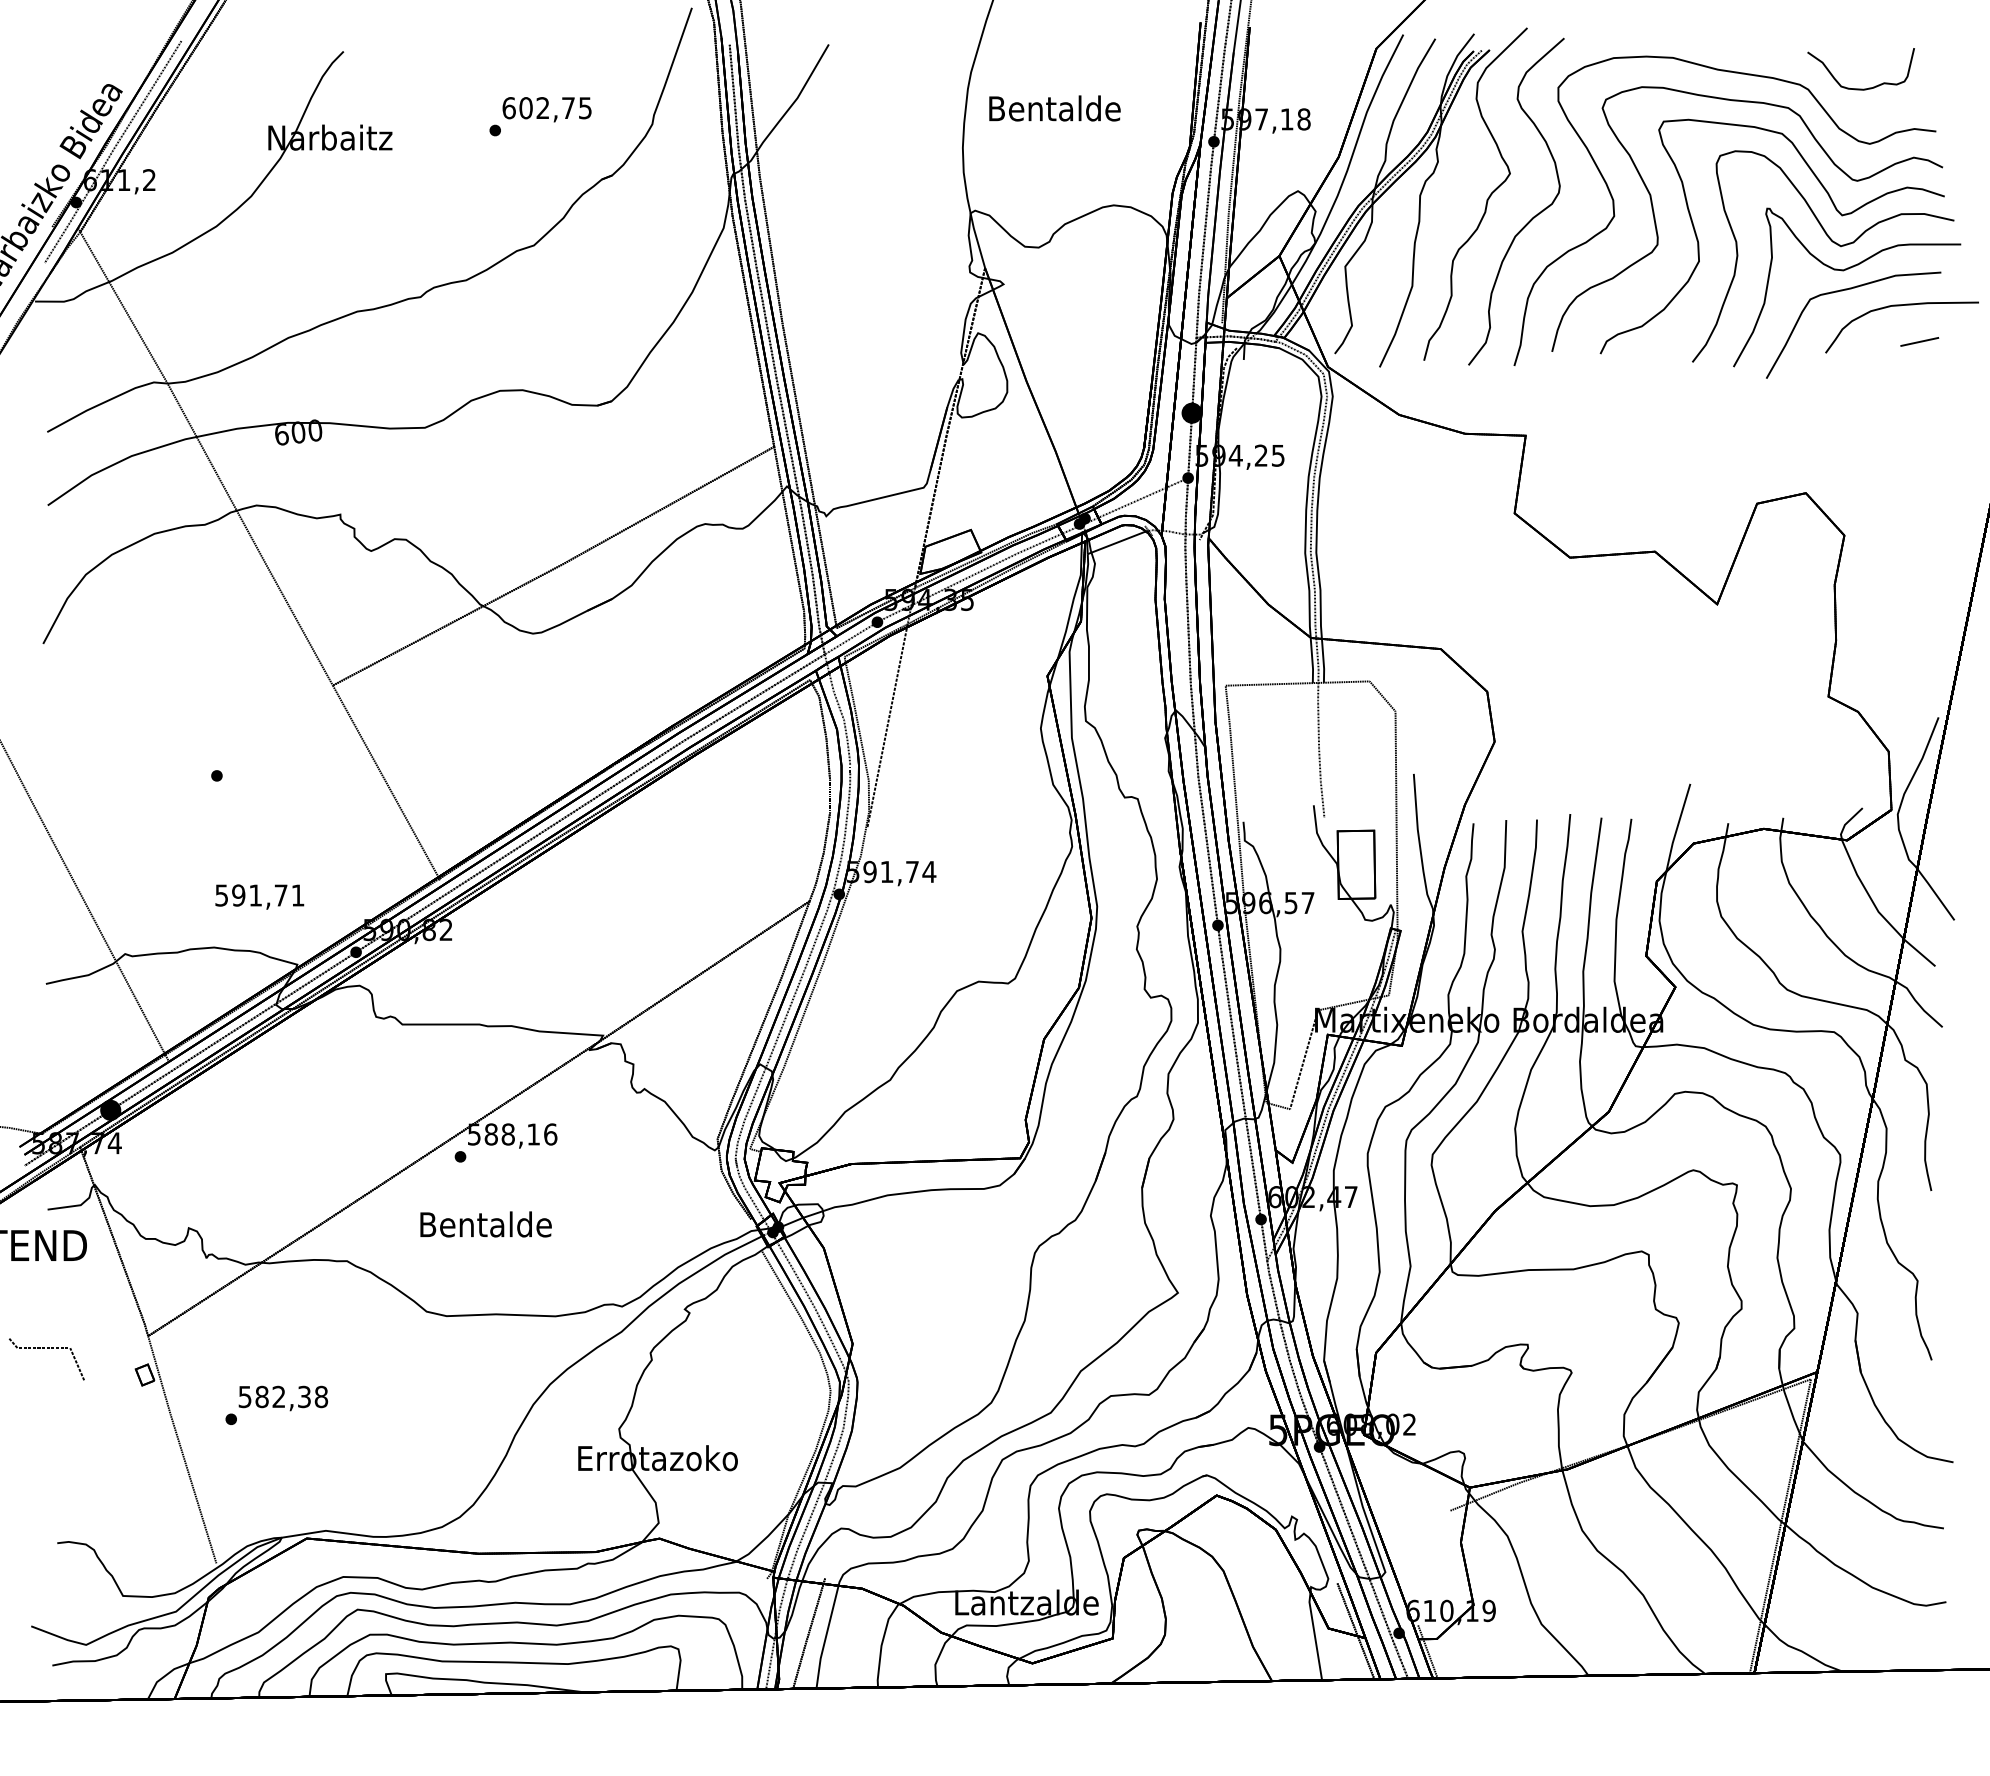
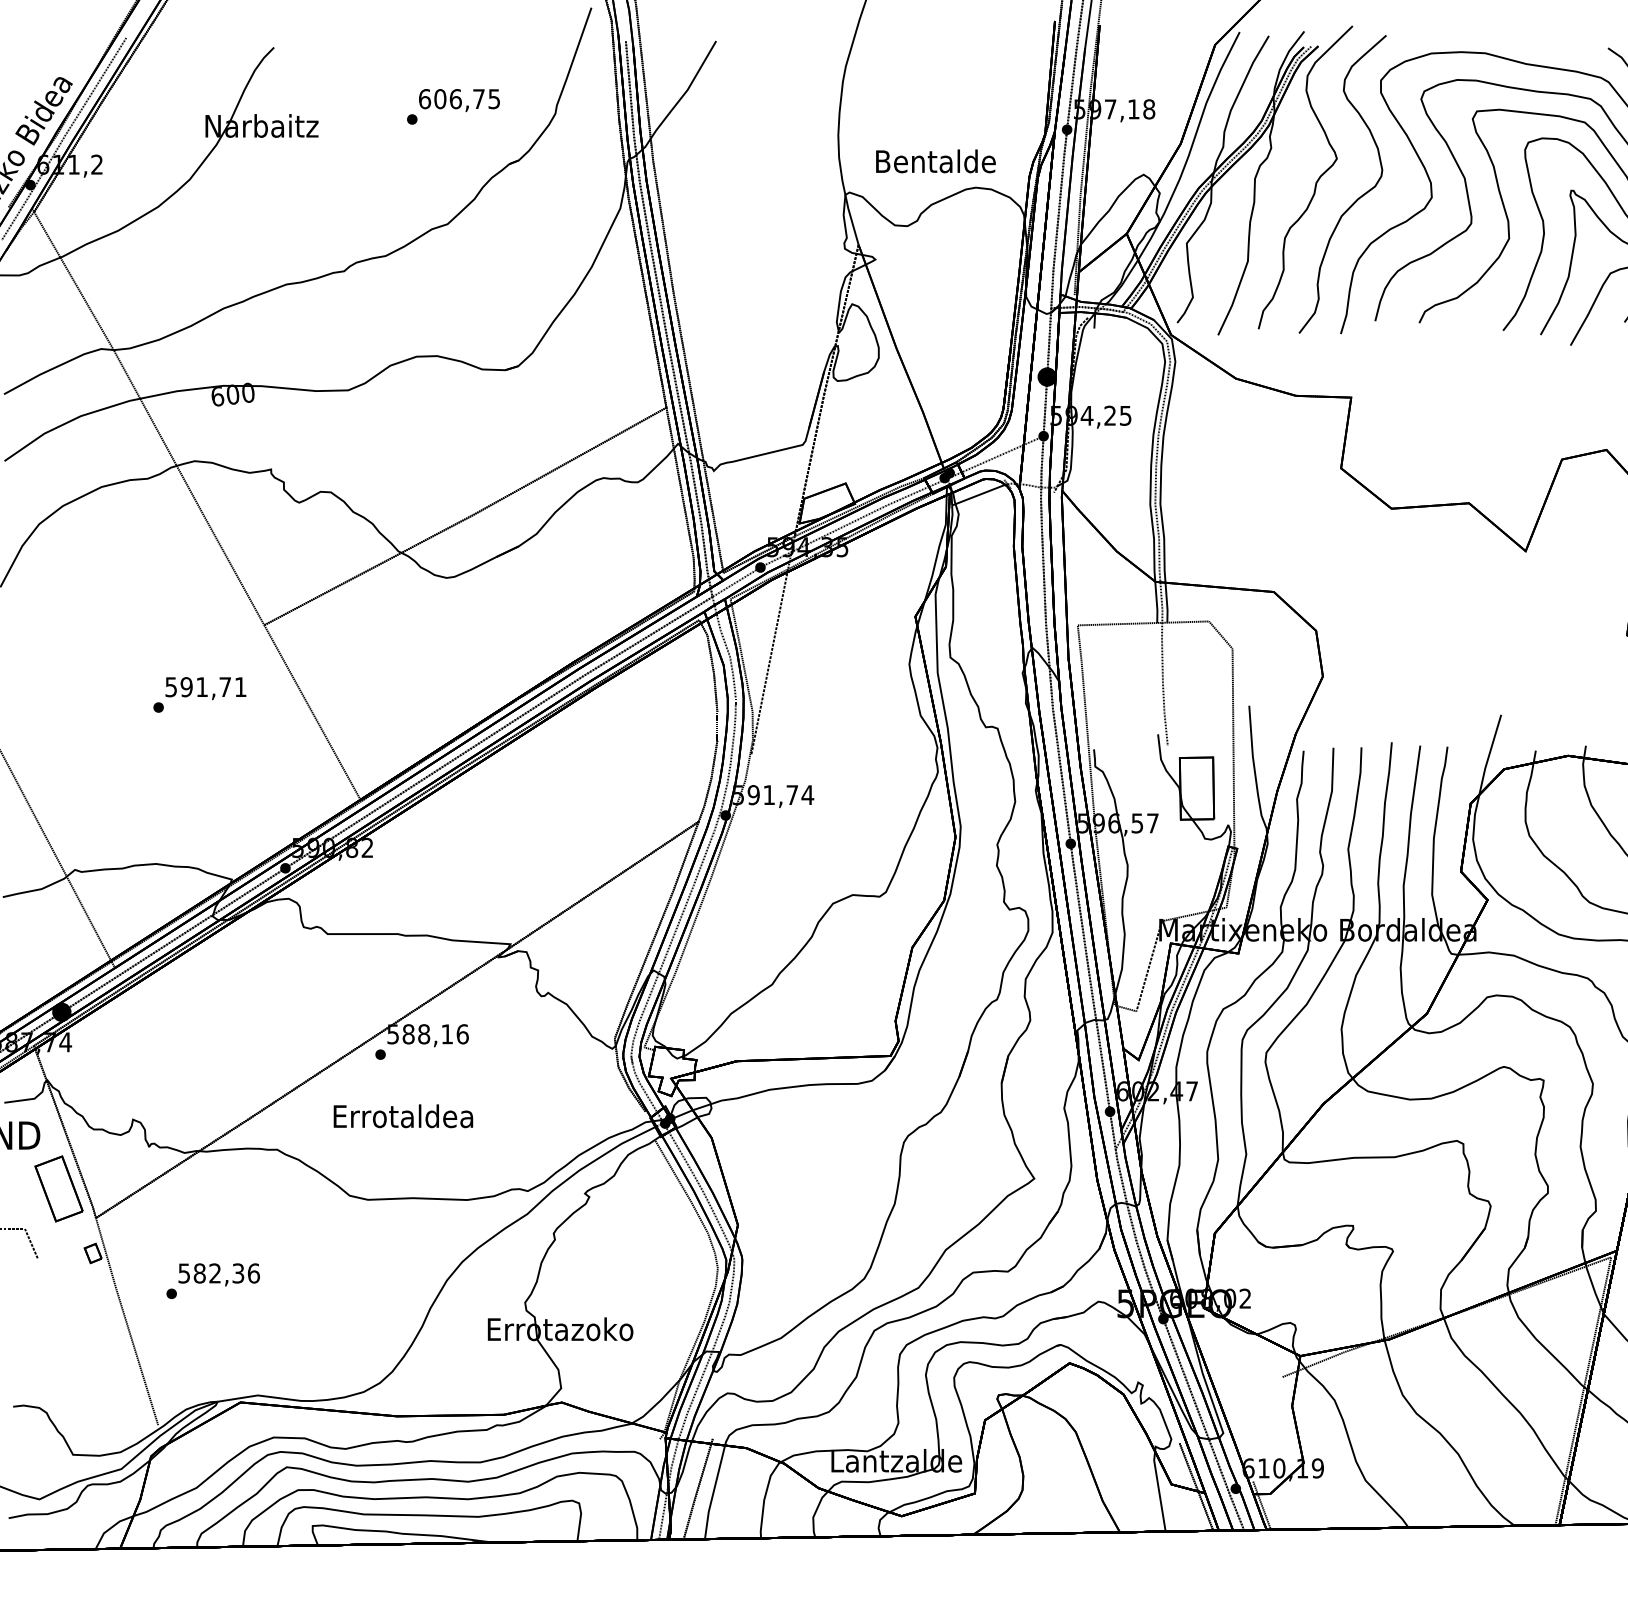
text: (542, 108) -> (455, 99), 602,75 -> 606,75
text: (1054, 108) -> (935, 161), moved
text: (259, 896) -> (205, 688), moved
text: (485, 1224) -> (403, 1116), Bentalde -> Errotaldea
part: (107, 1303) -> (58, 1188), added
text: (321, 1396) -> (253, 1273), 582,38 -> 582,36

